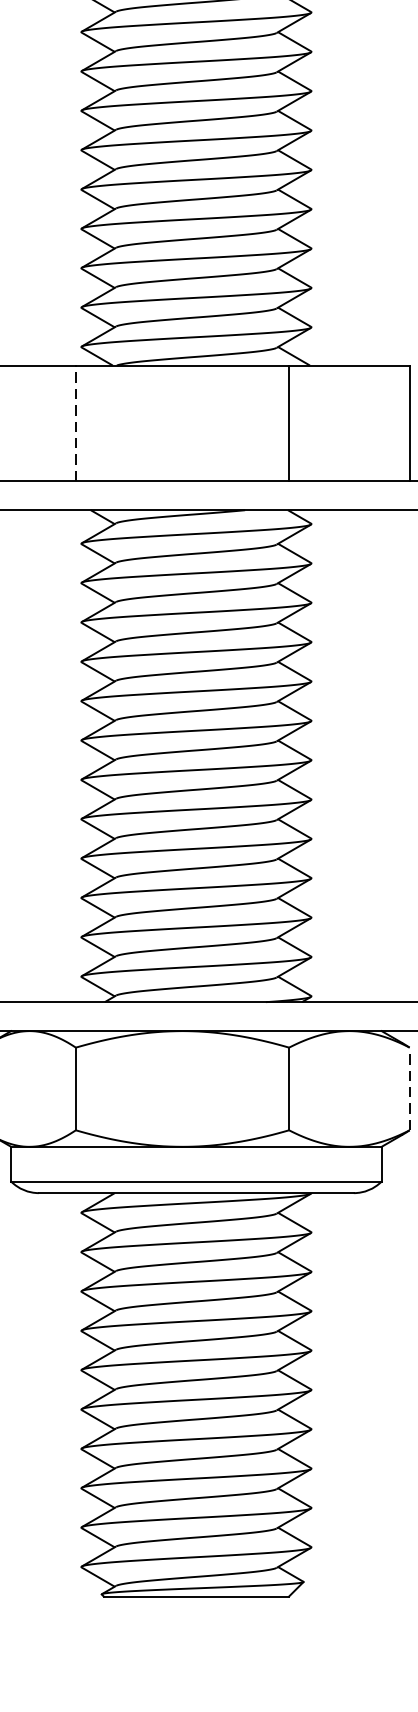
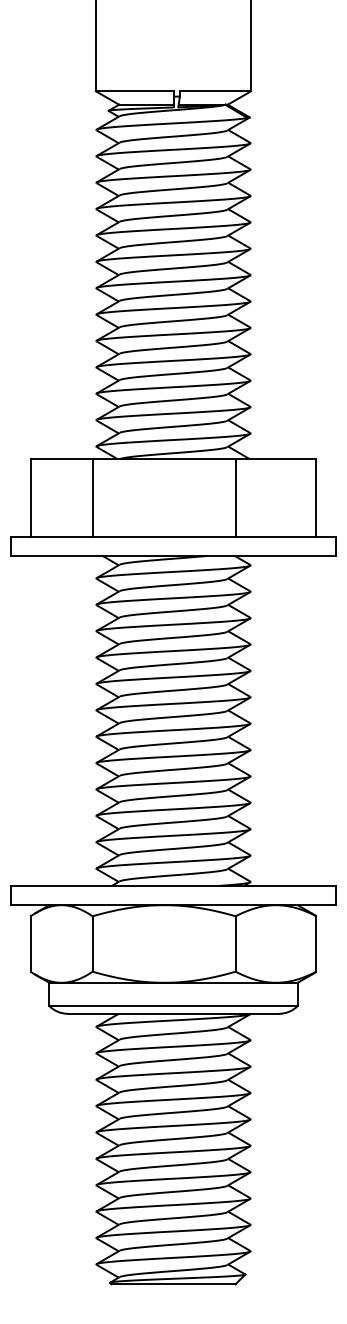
line: (75, 422) -> (92, 497), dashed -> solid
line: (409, 1089) -> (316, 944), dashed -> solid

